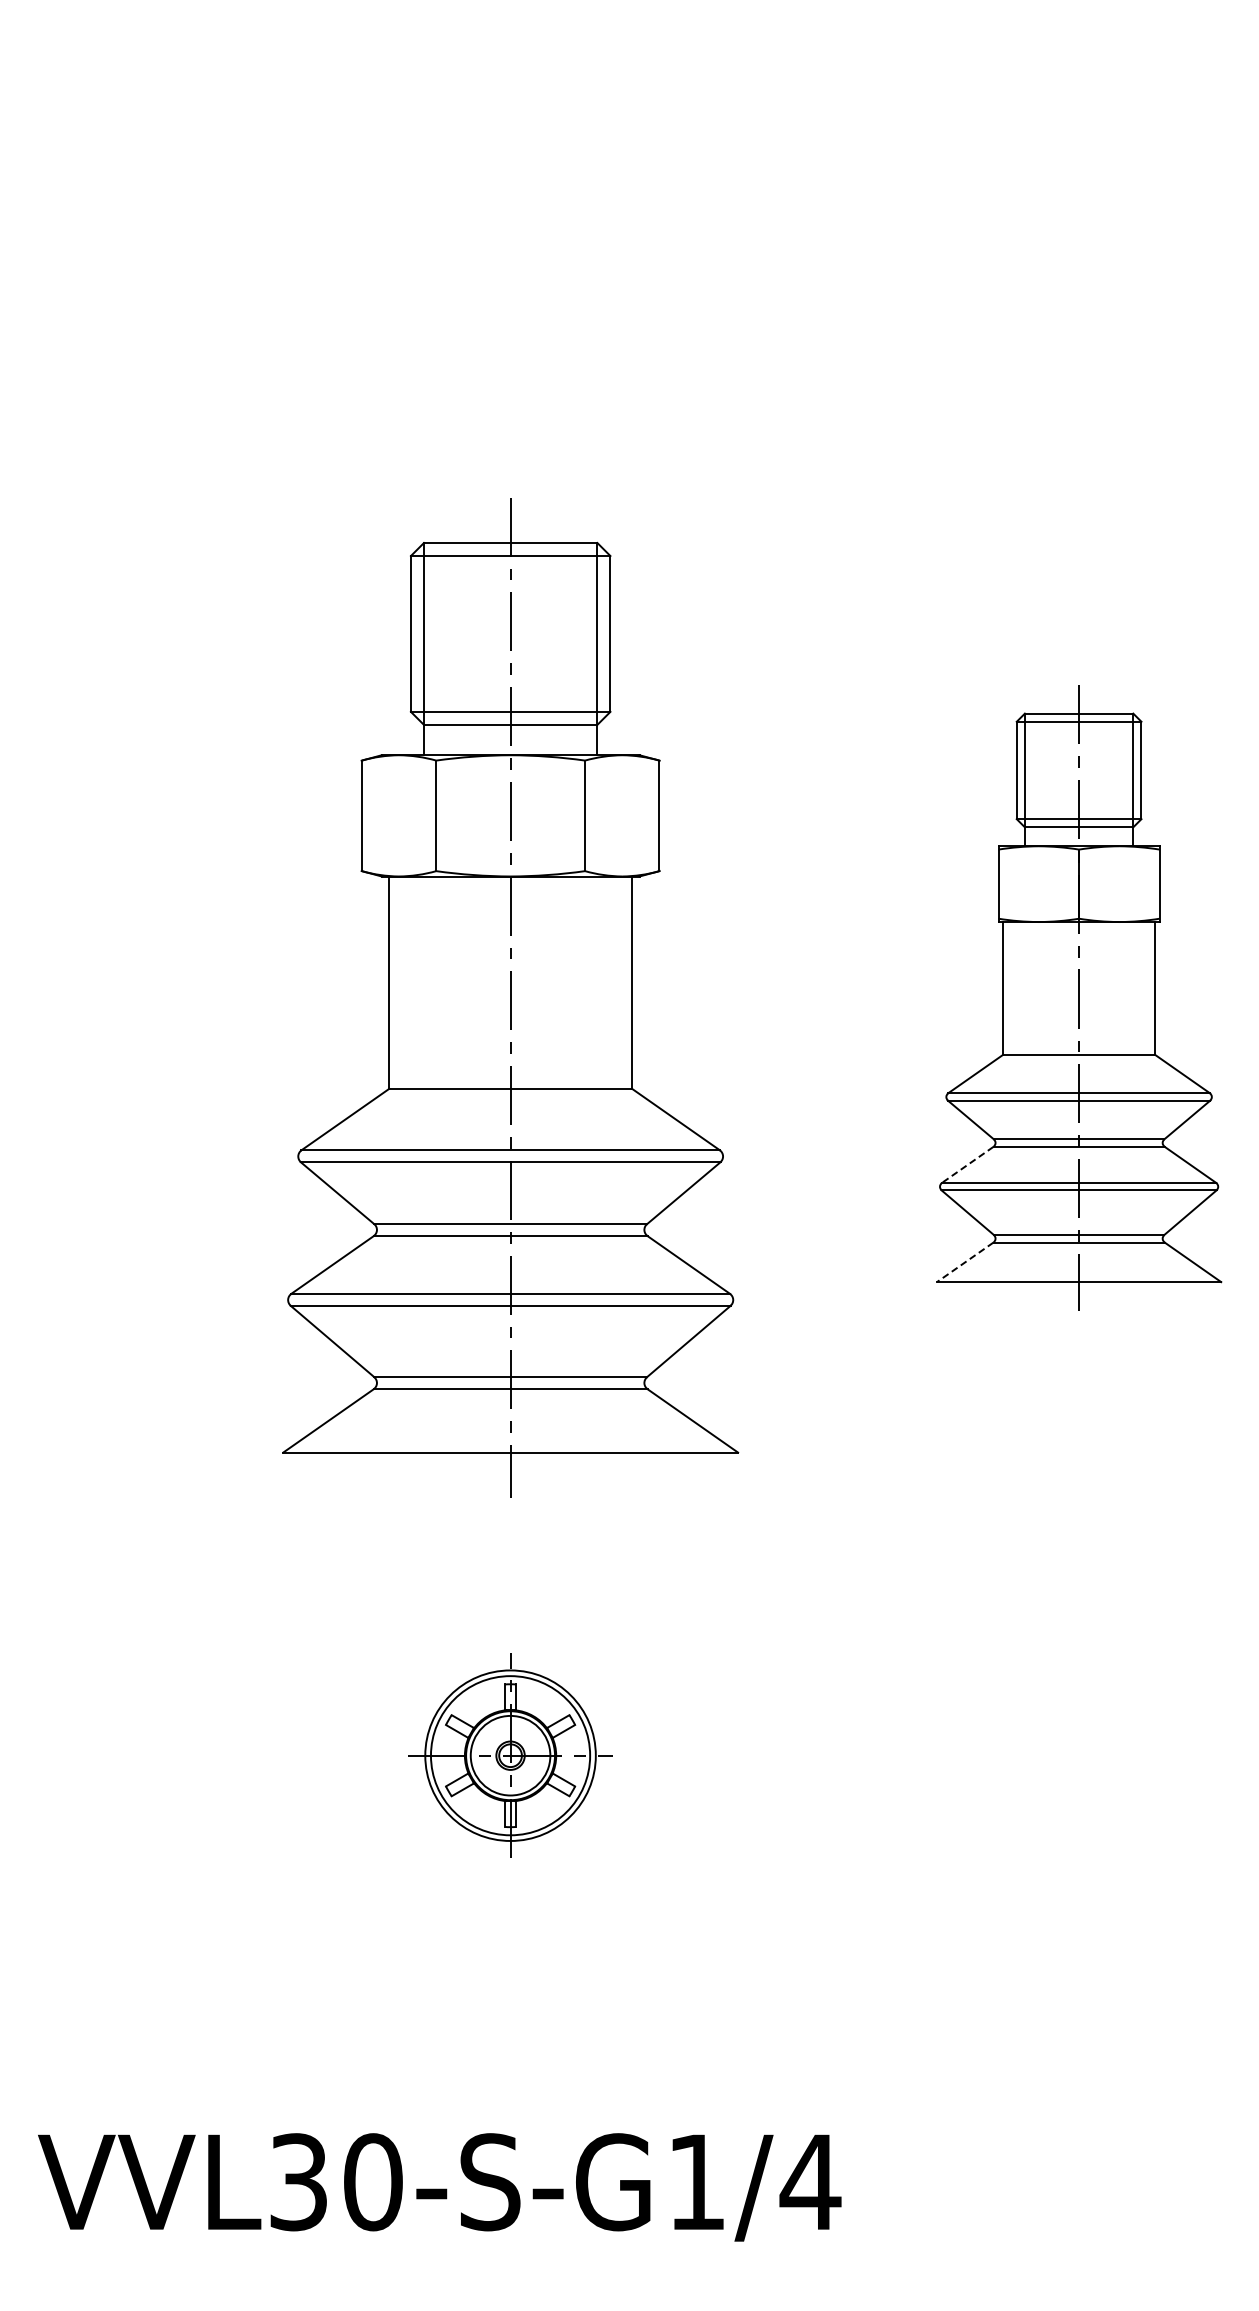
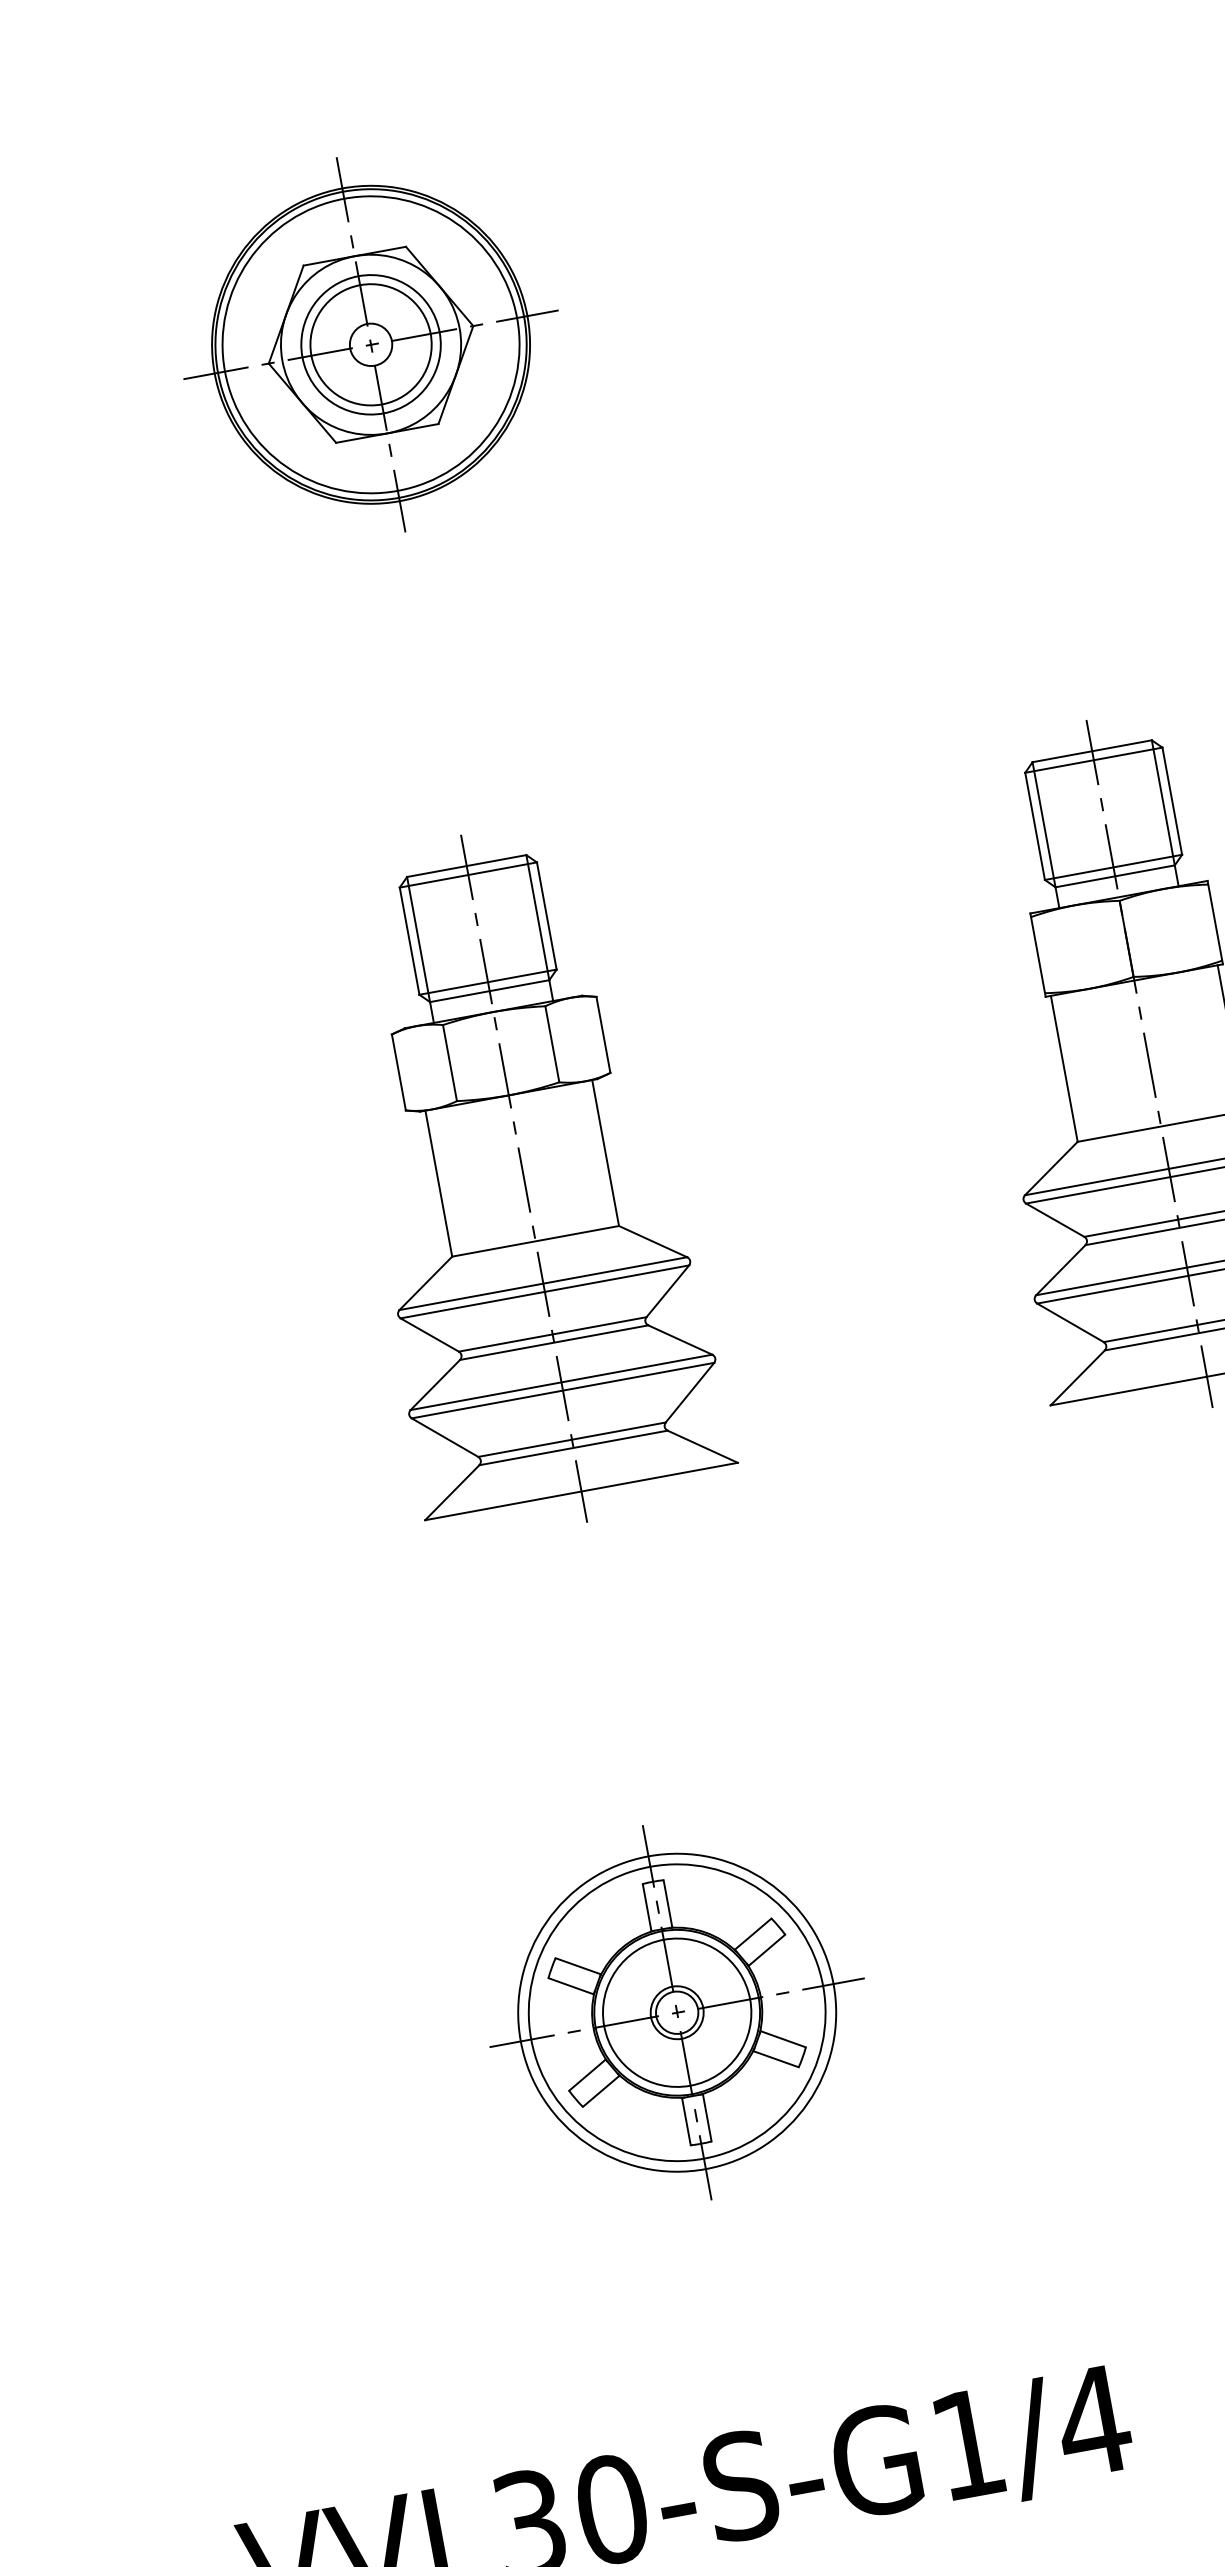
part: (510, 239) -> (370, 344), added
part: (510, 997) -> (523, 1178), size x0.62
line: (967, 1165) -> (1060, 1270), dashed -> solid
line: (965, 1262) -> (1078, 1378), dashed -> solid
part: (510, 1755) -> (676, 2012), size x1.67

